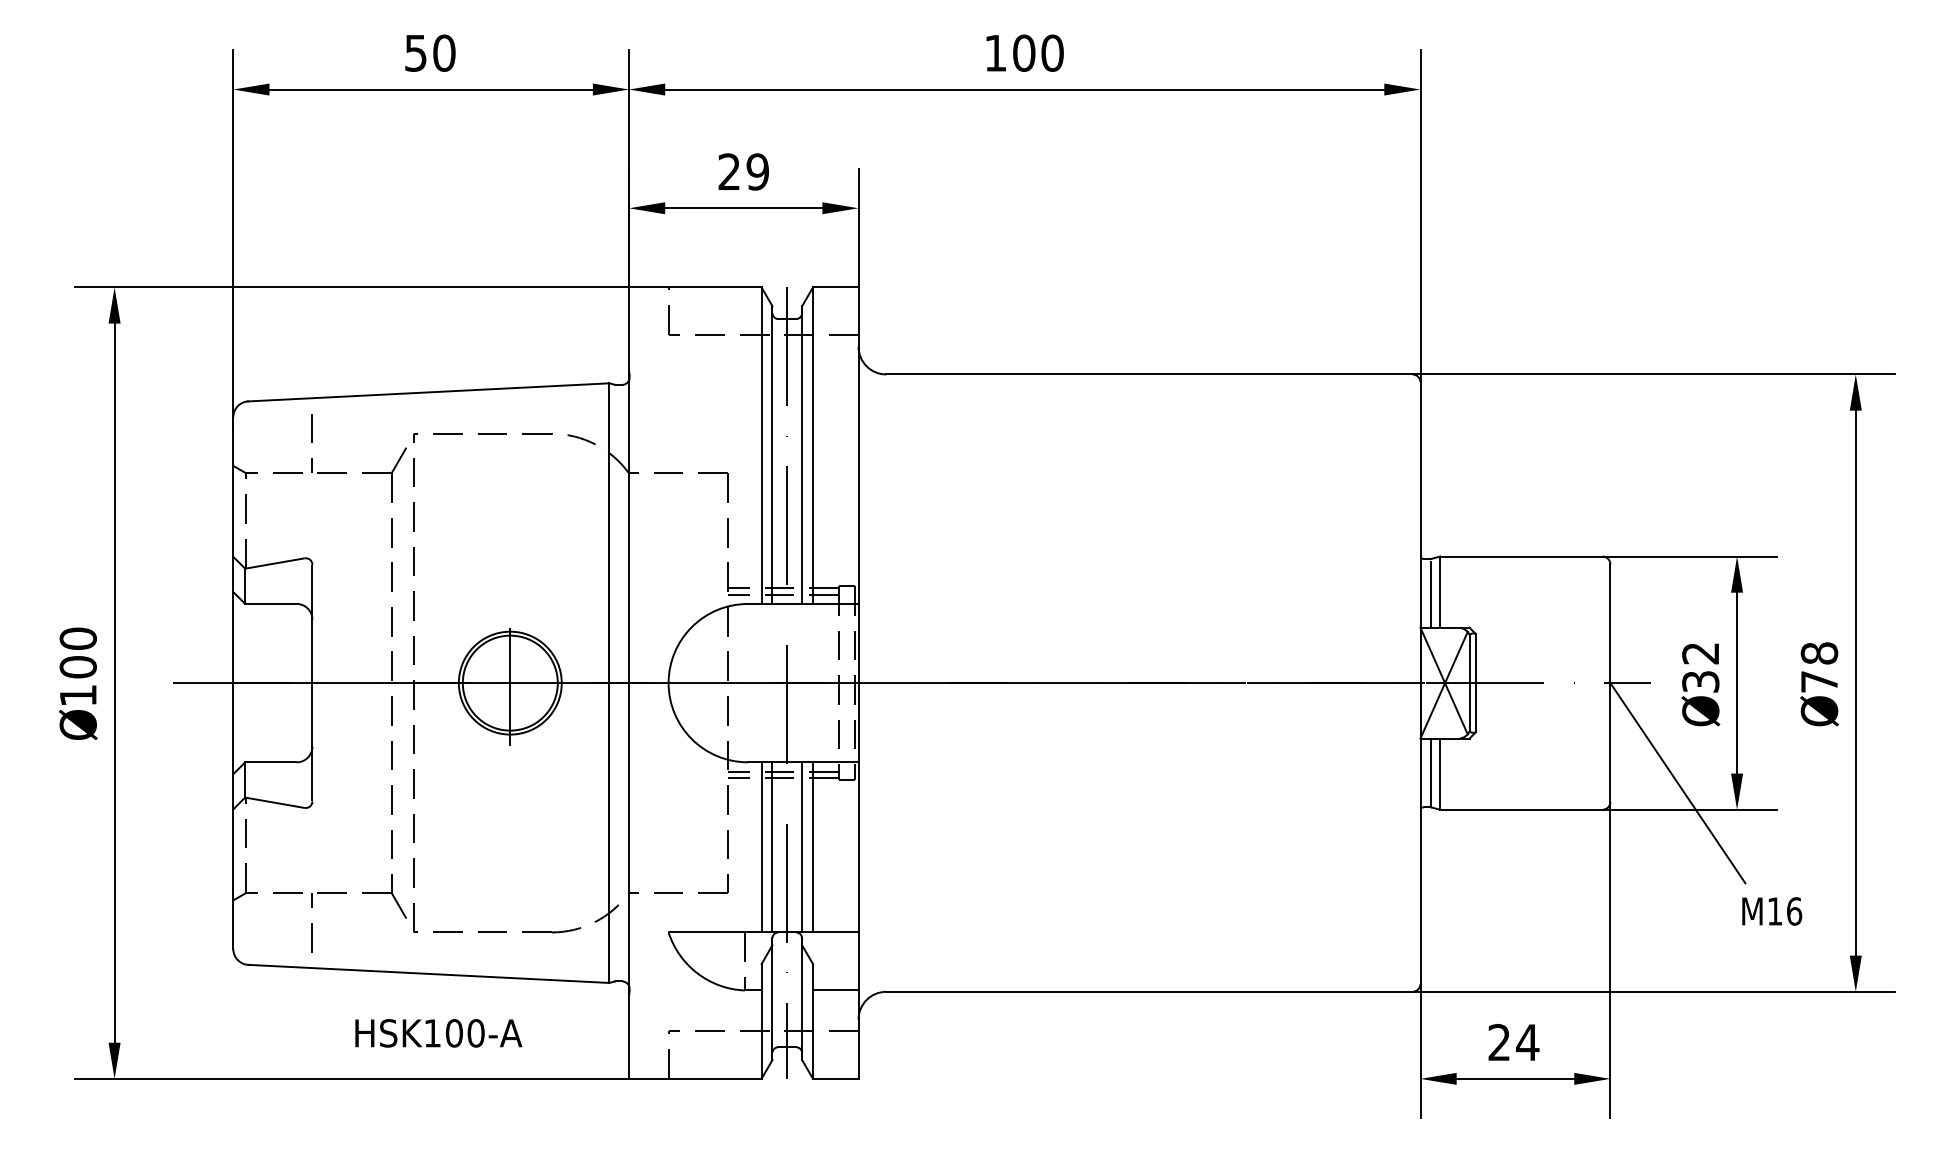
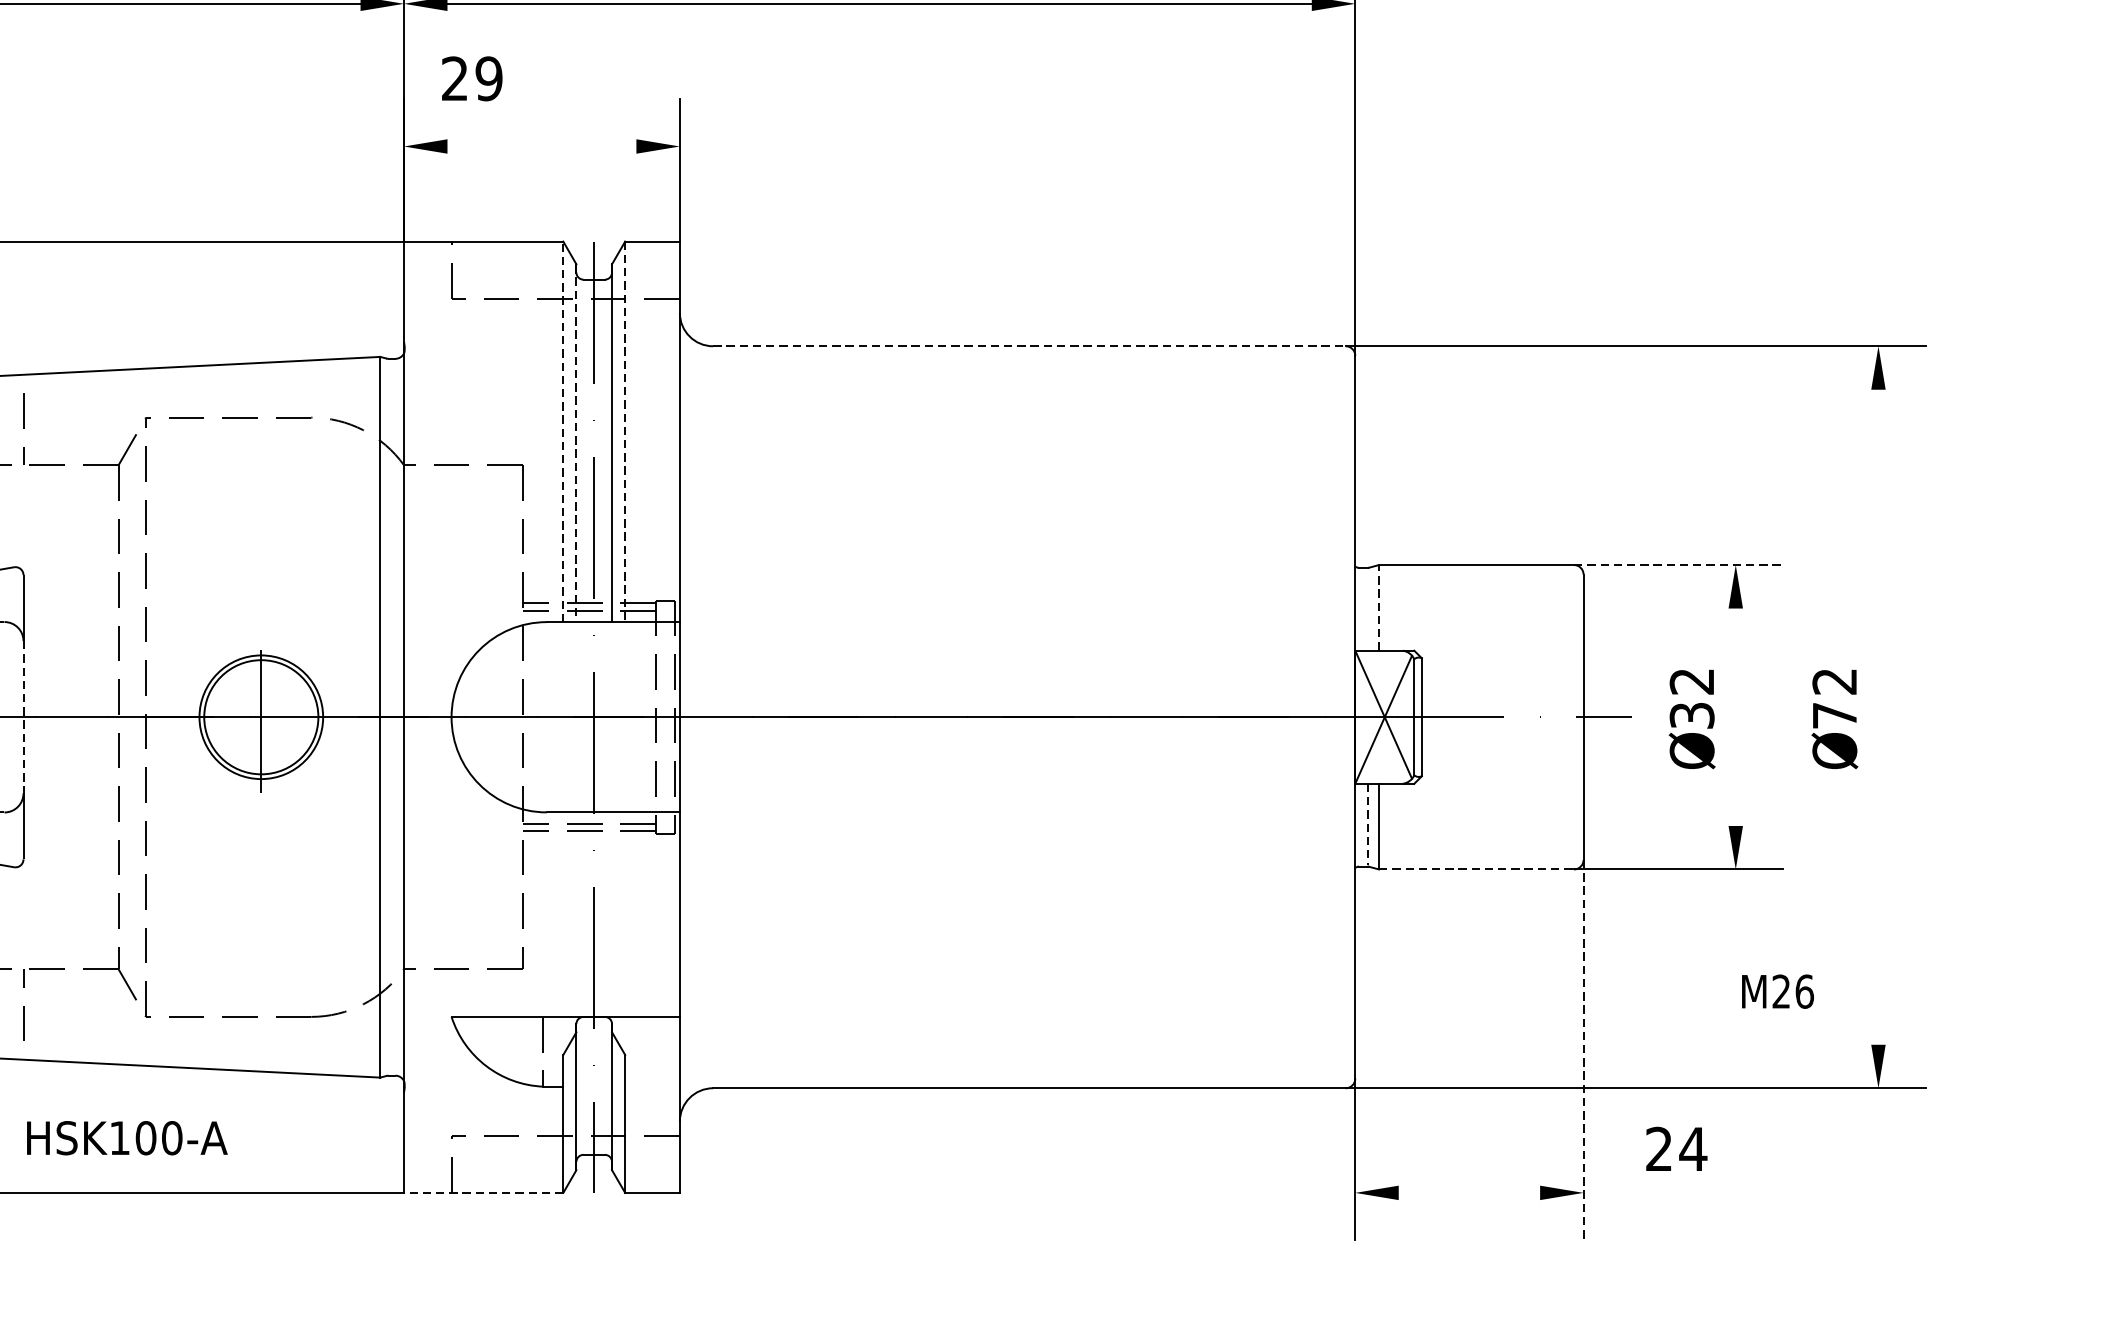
text: (743, 171) -> (471, 78), moved
line: (743, 208) -> (541, 146), removed
line: (1149, 374) -> (1029, 346), solid -> dashed
line: (761, 445) -> (563, 431), solid -> dashed
line: (813, 446) -> (625, 432), solid -> dashed
line: (772, 455) -> (576, 443), solid -> dashed
line: (1690, 556) -> (1679, 565), solid -> dashed
line: (1440, 592) -> (1379, 608), solid -> dashed
line: (1431, 594) -> (1368, 610), removed
text: (1819, 653) -> (1834, 681), 78 -> 72
line: (1737, 682) -> (1736, 716), removed
line: (1855, 682) -> (1878, 716), removed
line: (312, 683) -> (23, 717), solid -> dashed
line: (1431, 772) -> (1368, 824), solid -> dashed
line: (1677, 783) -> (1664, 837), removed
line: (1521, 809) -> (1476, 869), solid -> dashed
line: (761, 847) -> (563, 914), removed
line: (772, 847) -> (576, 914), removed
line: (802, 847) -> (612, 914), removed
line: (813, 847) -> (625, 914), removed
text: (1774, 911) -> (1780, 991), M16 -> M26
line: (1610, 960) -> (1583, 1050), solid -> dashed
line: (835, 990) -> (652, 1086), removed
text: (438, 1033) -> (126, 1138), moved
text: (1513, 1042) -> (1676, 1149), moved
line: (694, 1078) -> (482, 1192), solid -> dashed
line: (1515, 1078) -> (1469, 1192), removed

